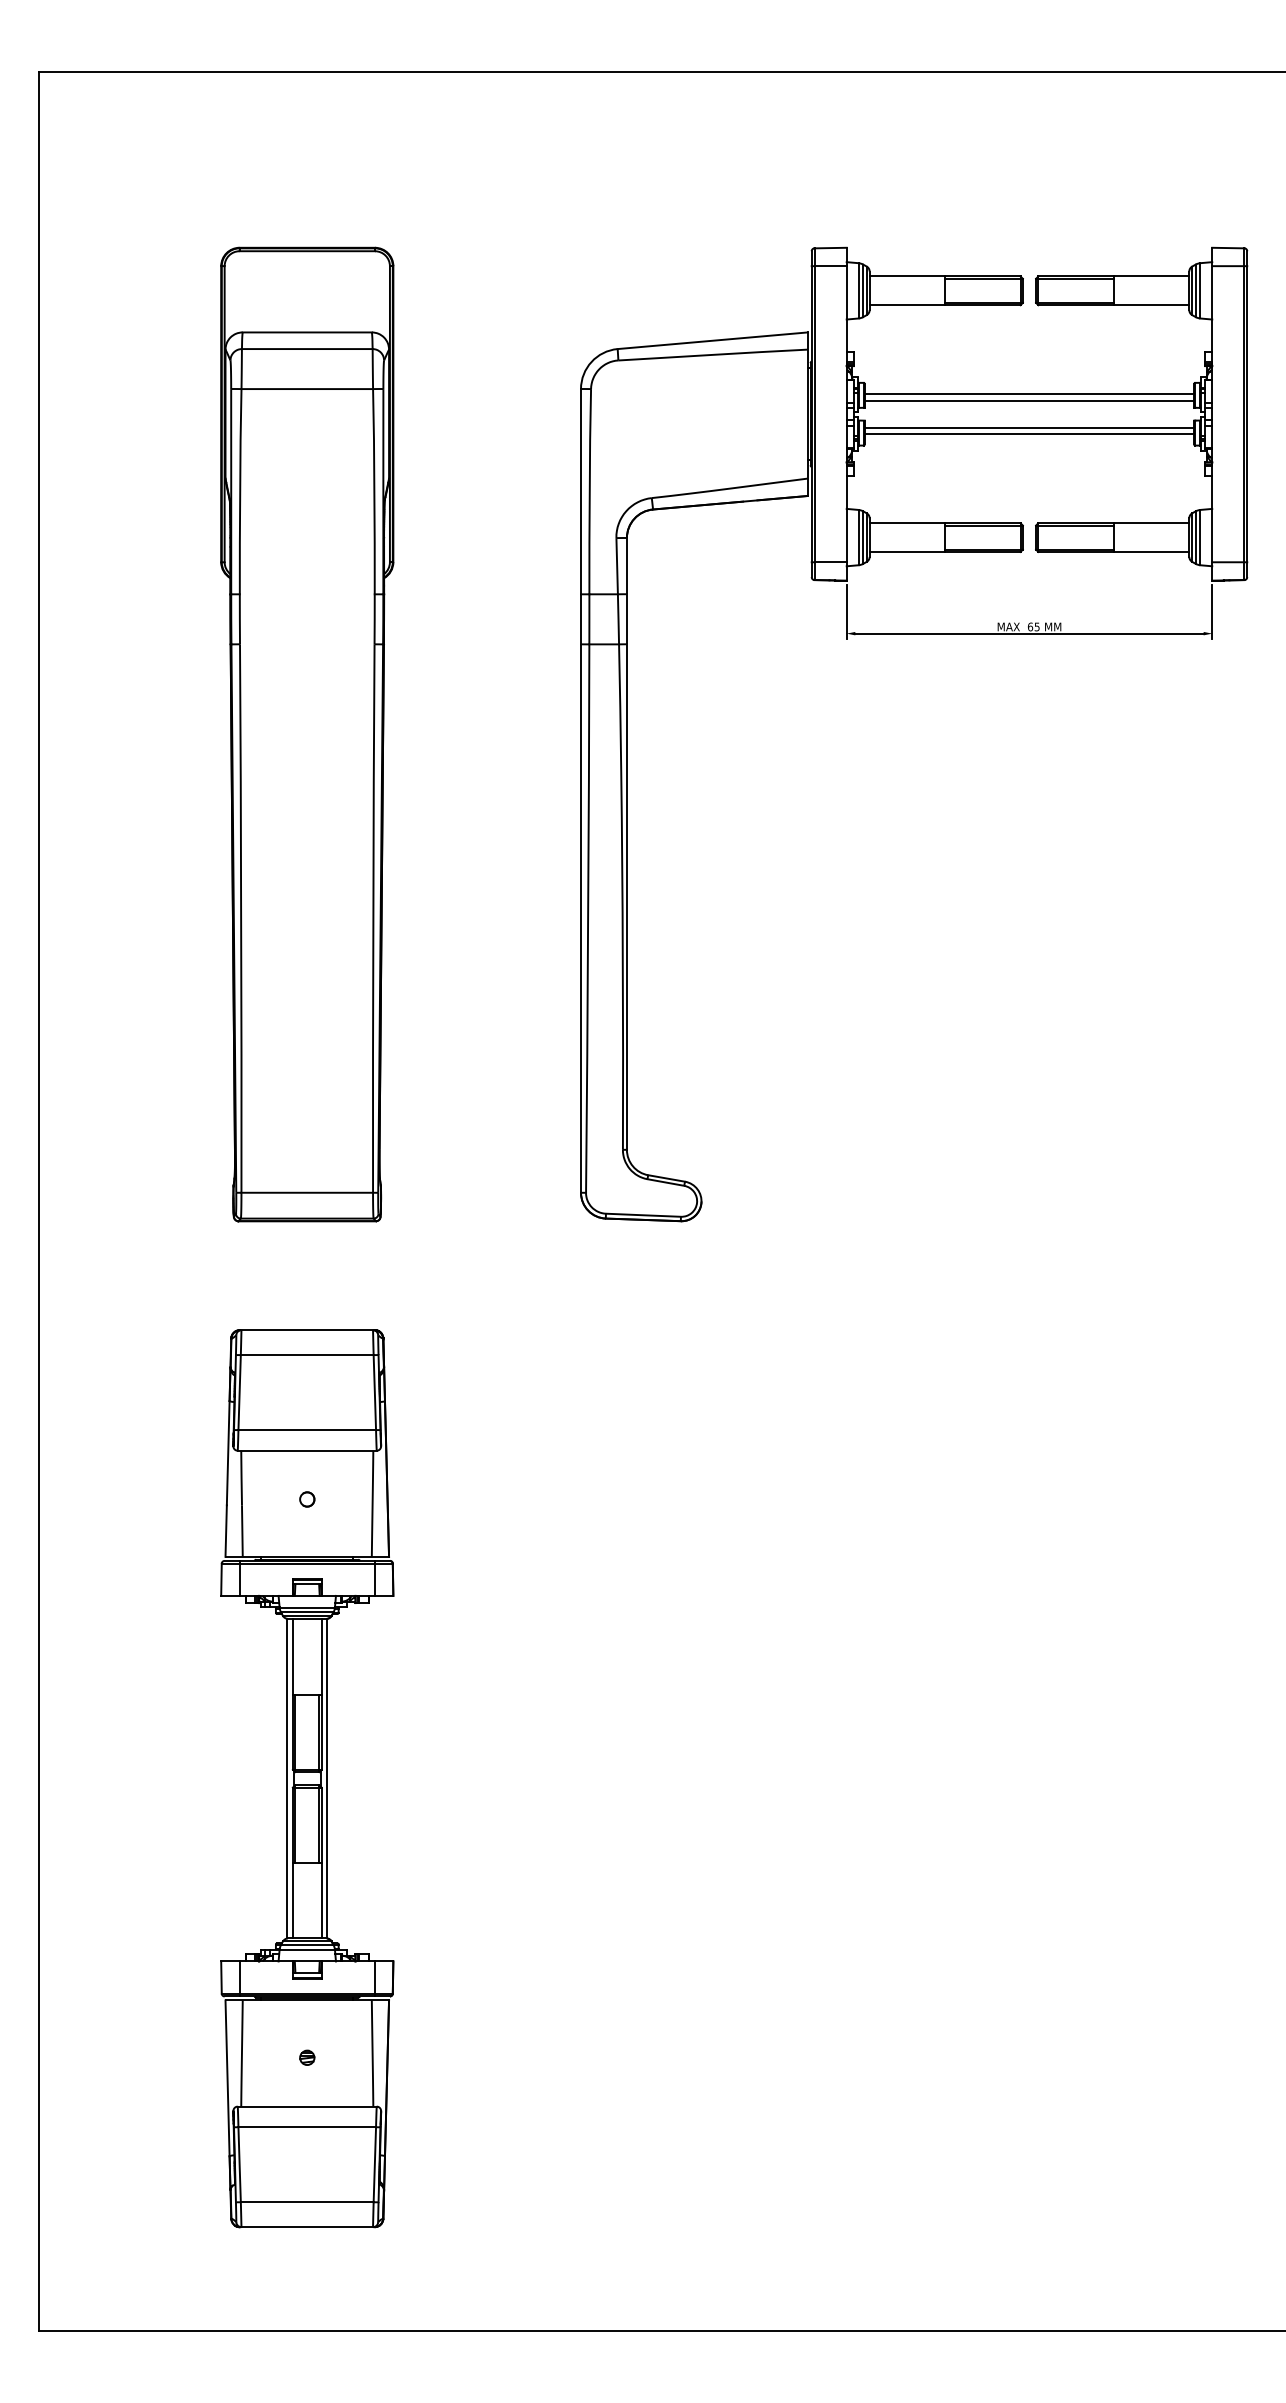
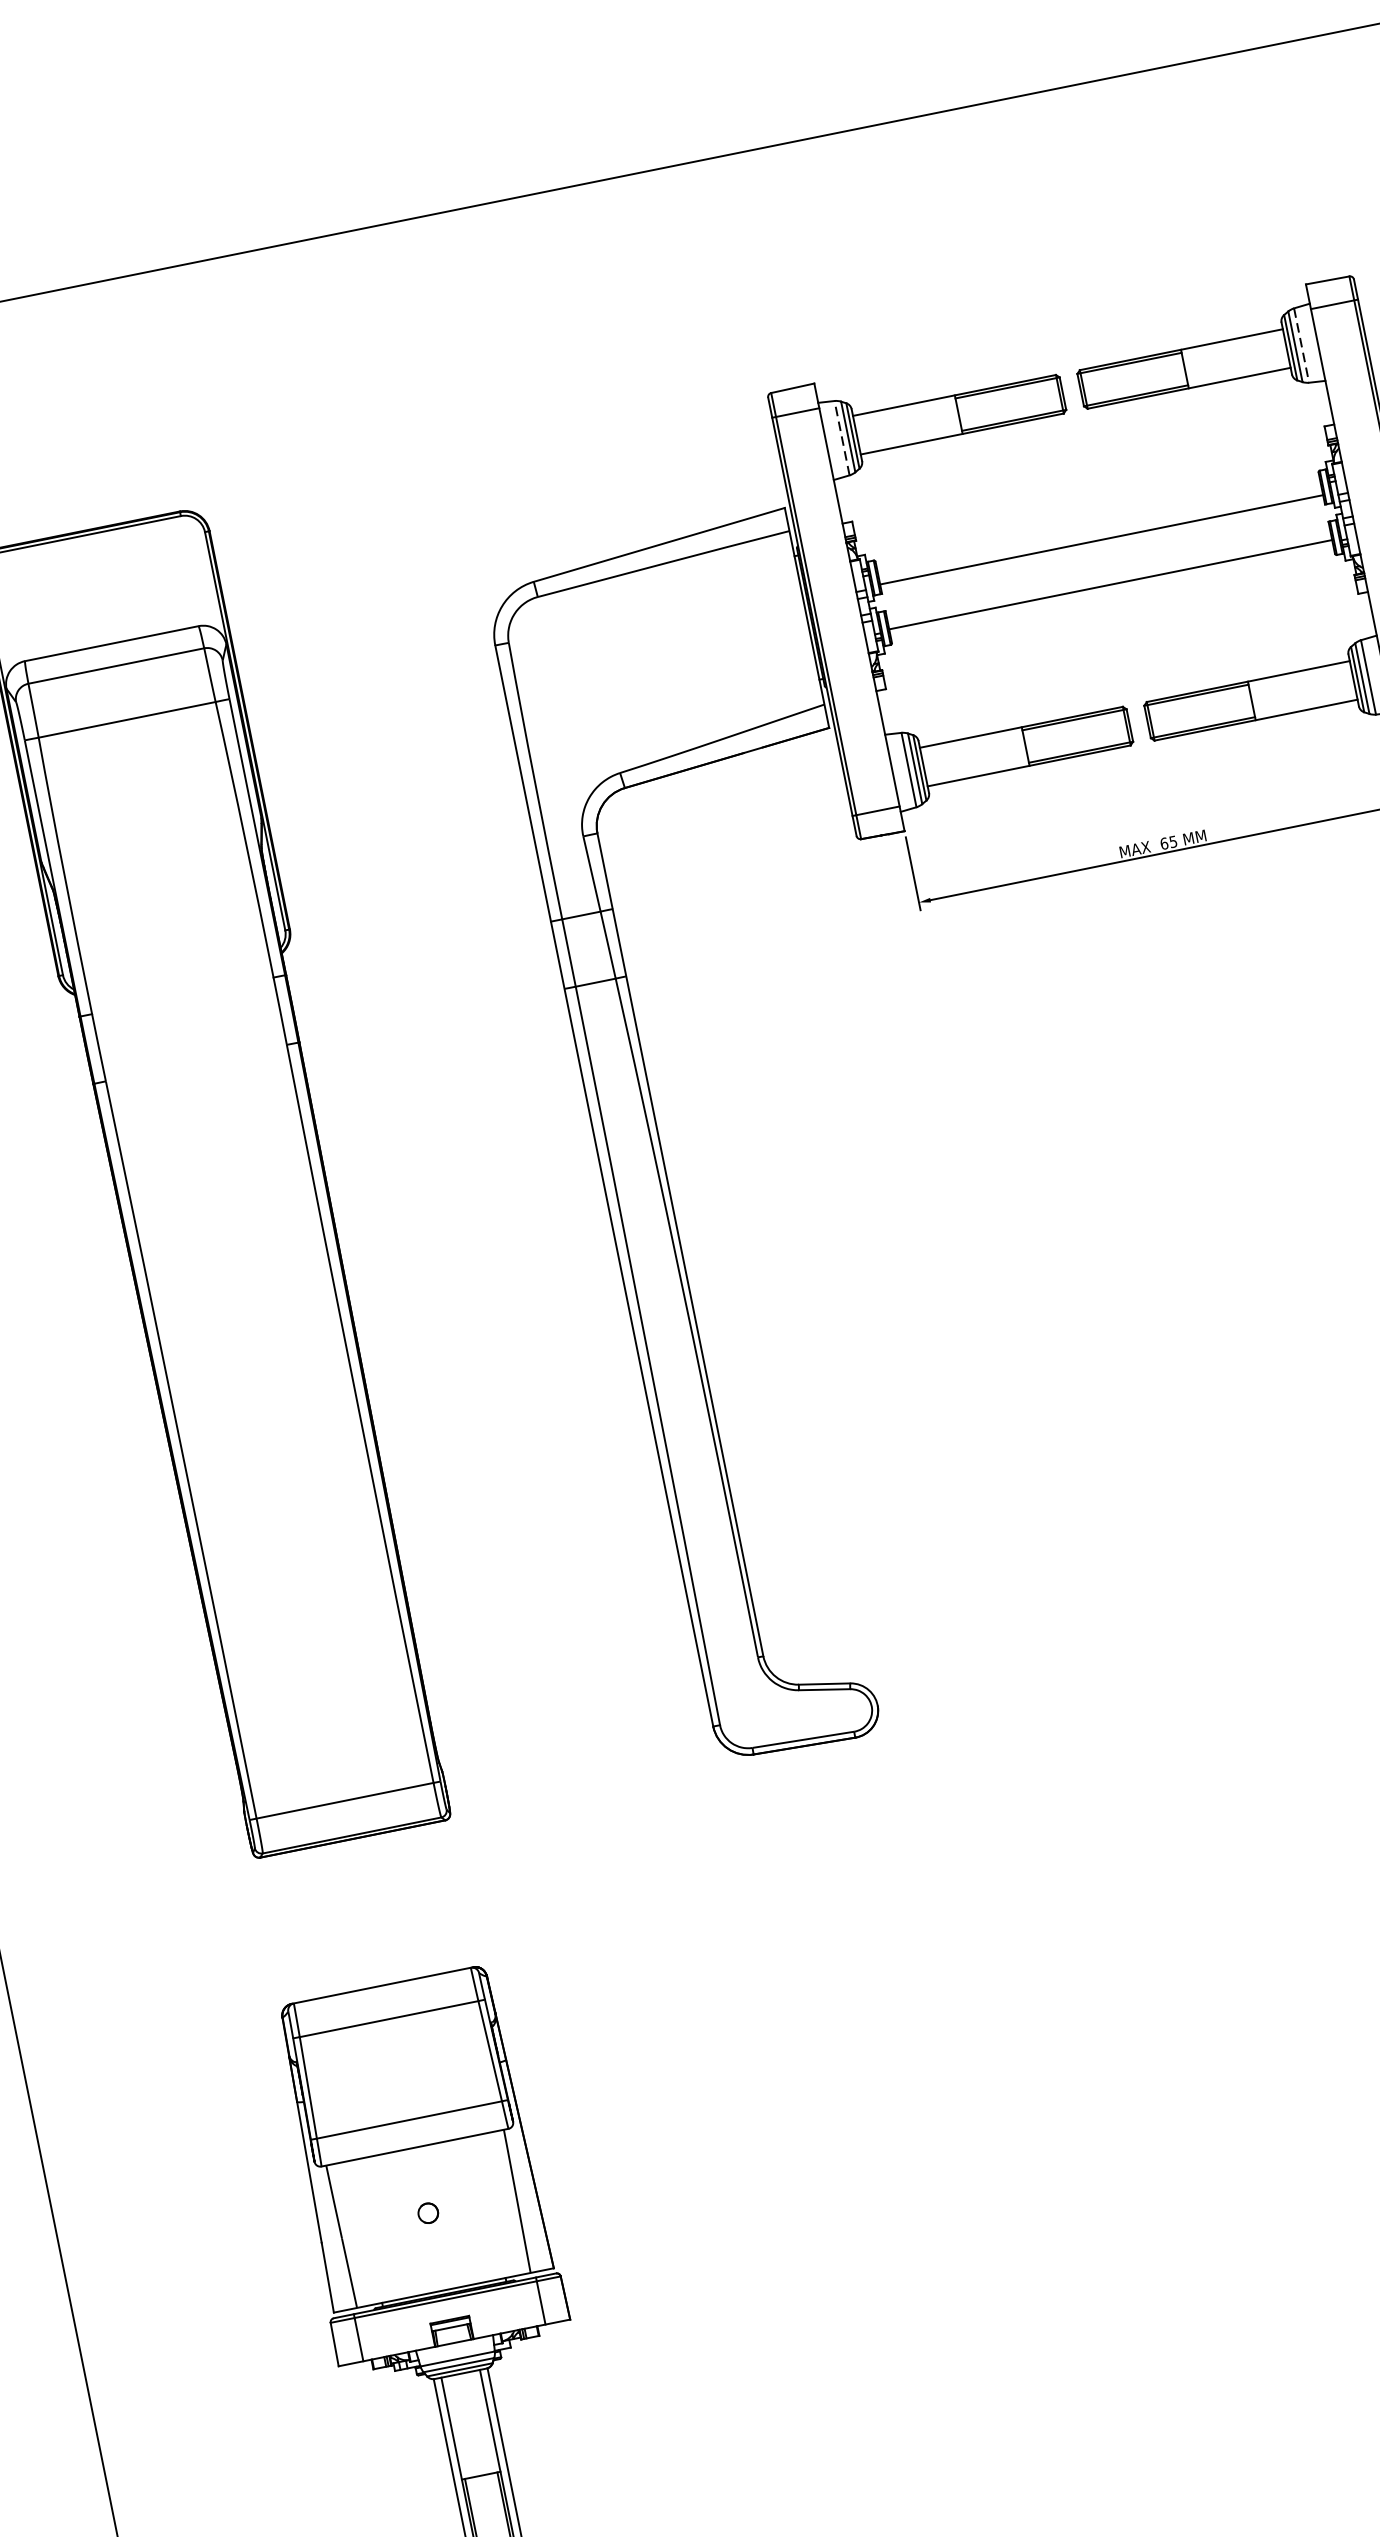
line: (858, 290) -> (841, 437), solid -> dashed
line: (1200, 290) -> (1301, 345), solid -> dashed
line: (1029, 394) -> (1099, 531), removed
line: (1029, 427) -> (1108, 575), removed

